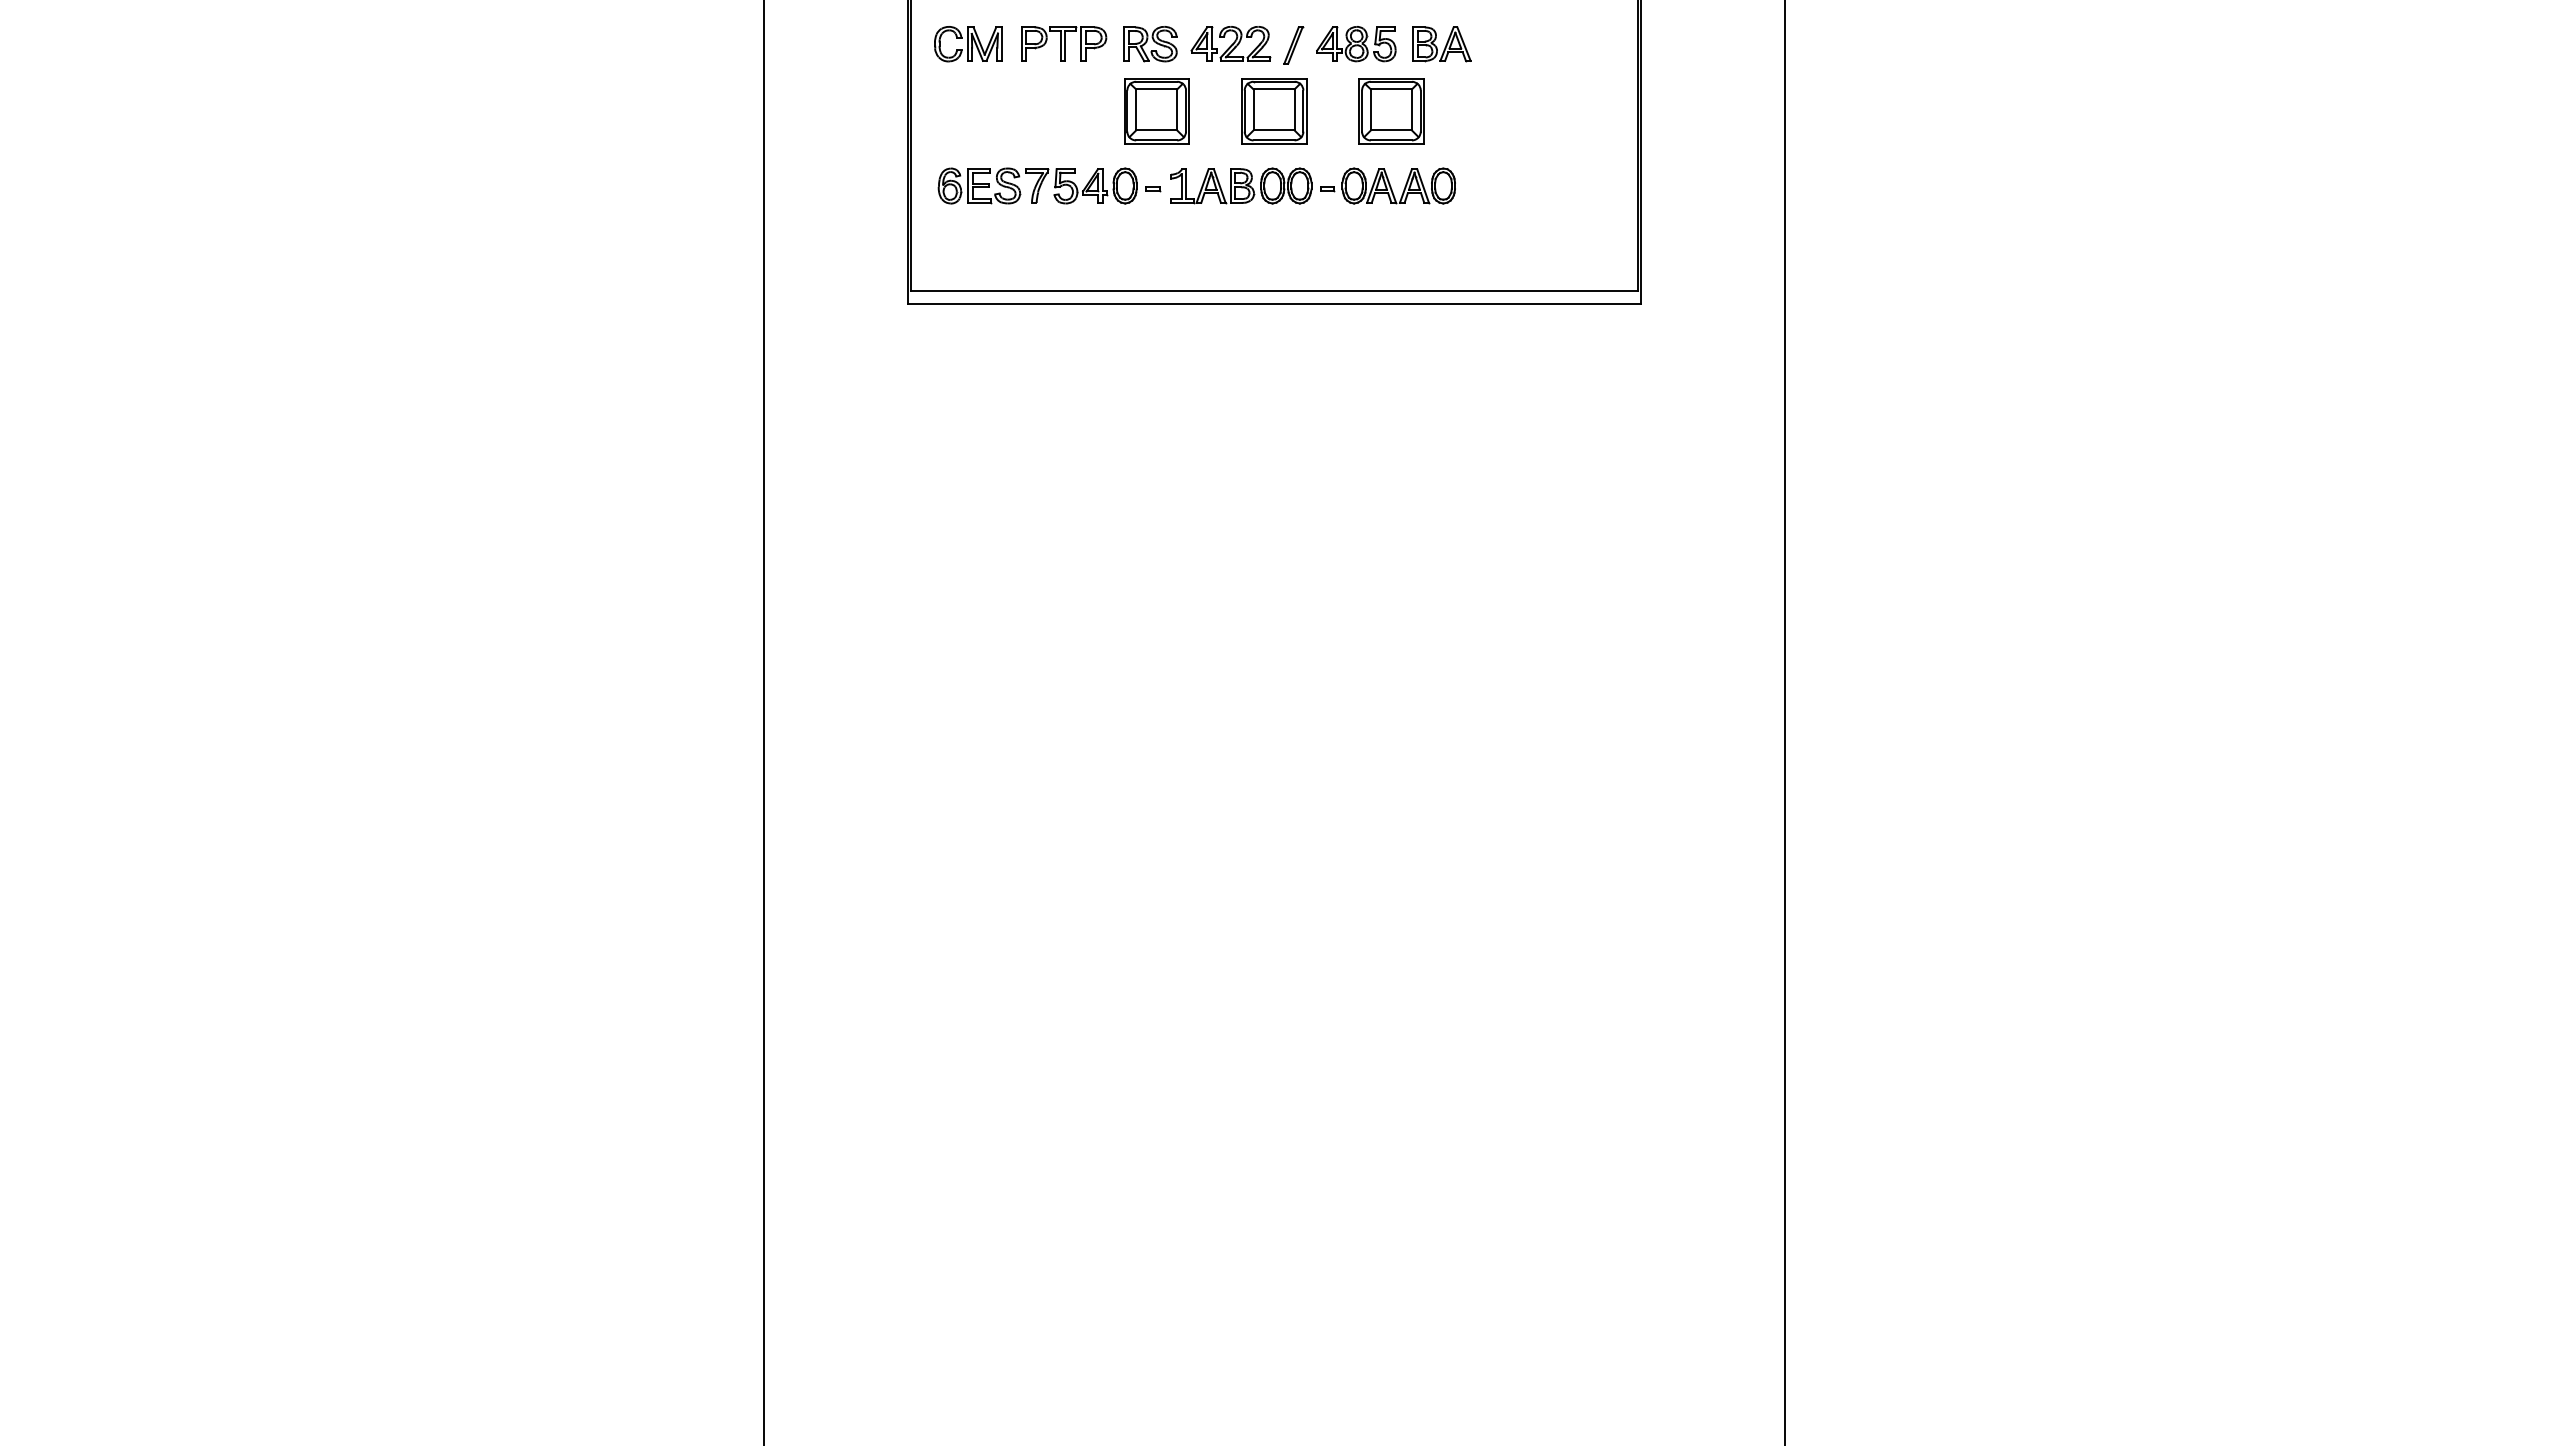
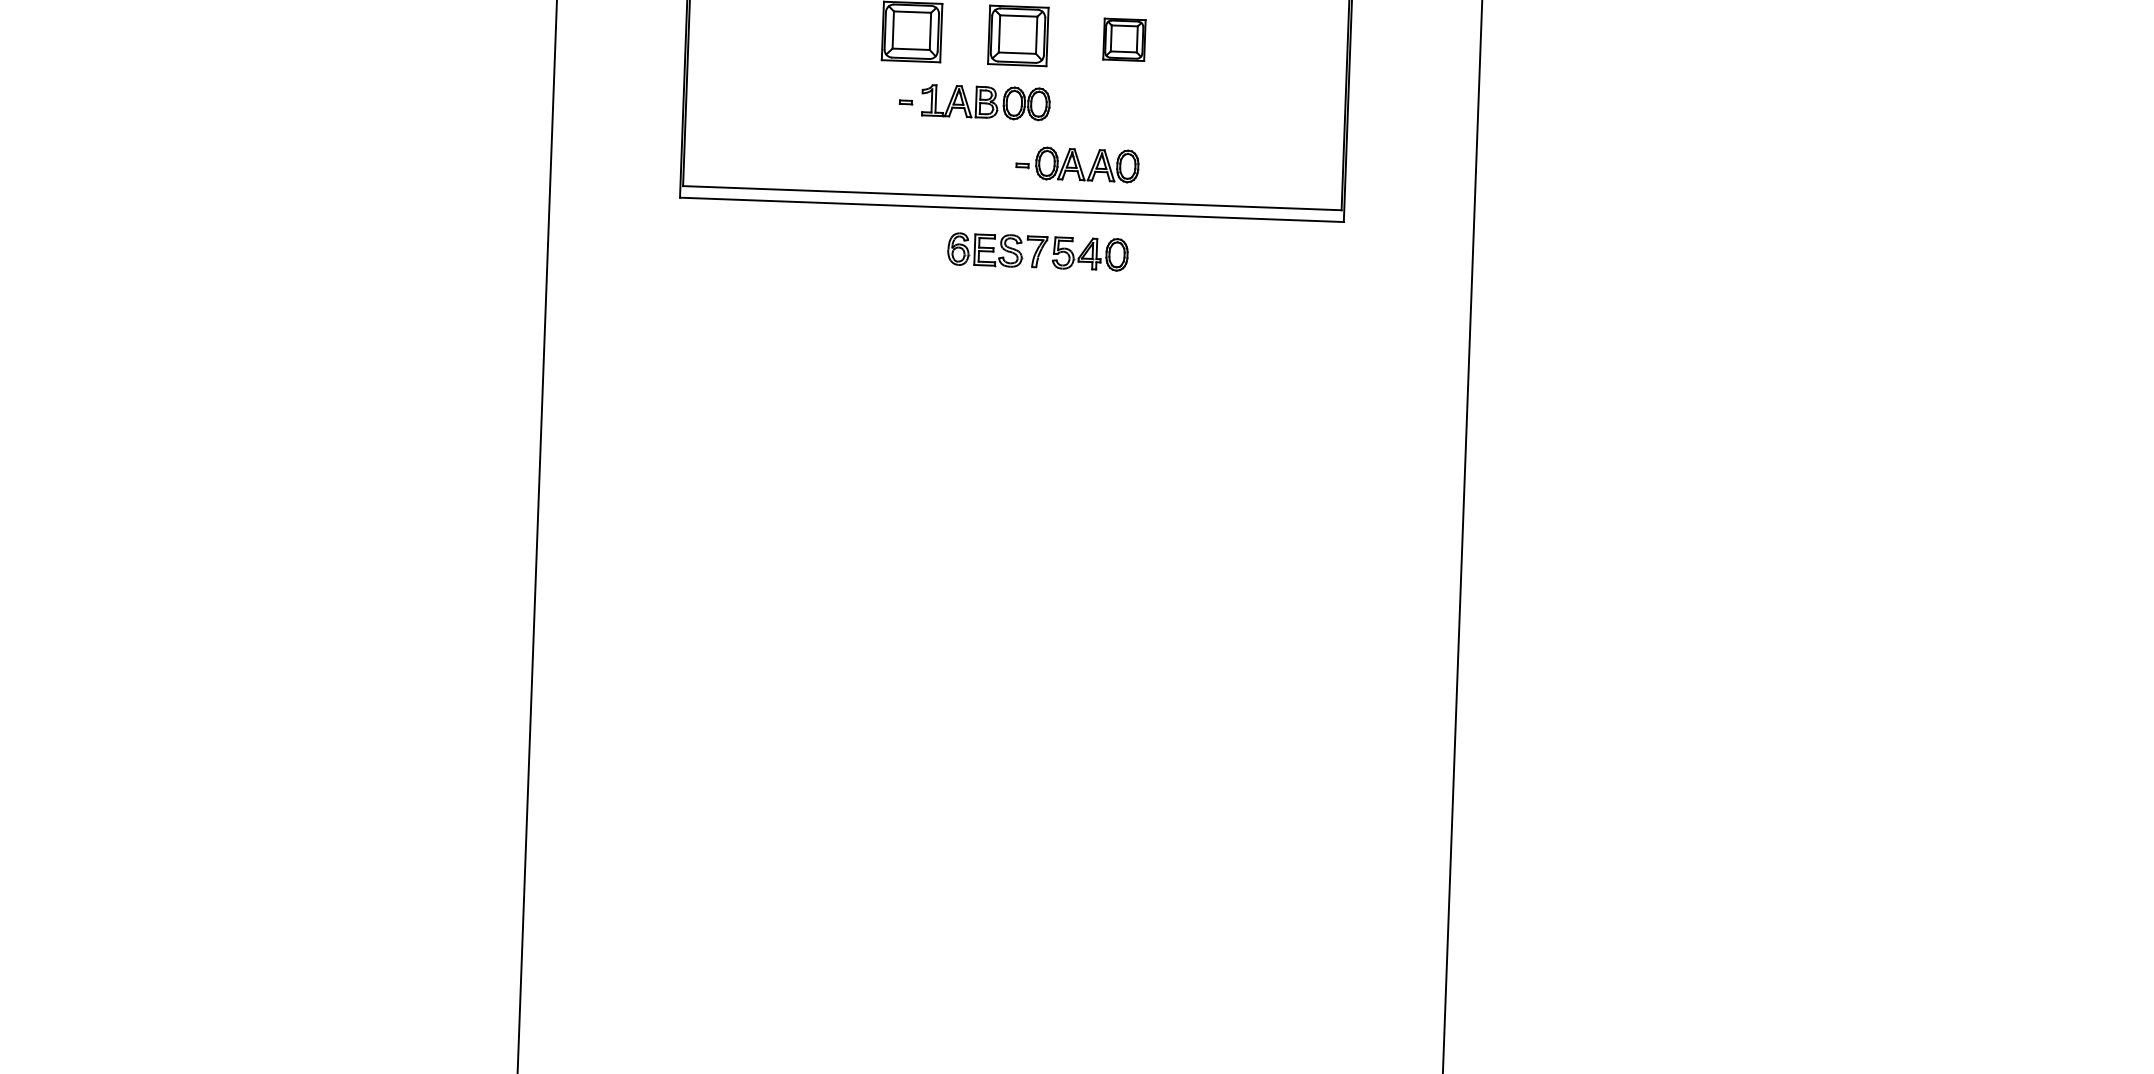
part: (1391, 111) -> (1124, 39), size x0.7
part: (1037, 185) -> (1037, 251), moved
part: (1387, 185) -> (1077, 164), moved

